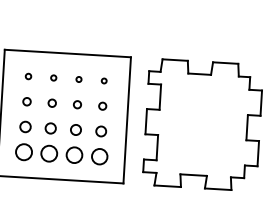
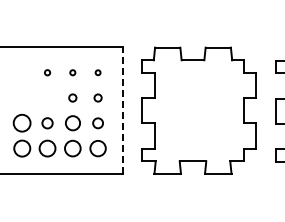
circle: (27, 76) -> (21, 72), removed
circle: (26, 101) -> (21, 97), removed
circle: (52, 102) -> (47, 97), removed
line: (127, 120) -> (123, 110), solid -> dashed
circle: (25, 127) -> (22, 123), size x1.6
circle: (75, 130) -> (72, 123), size x1.4

